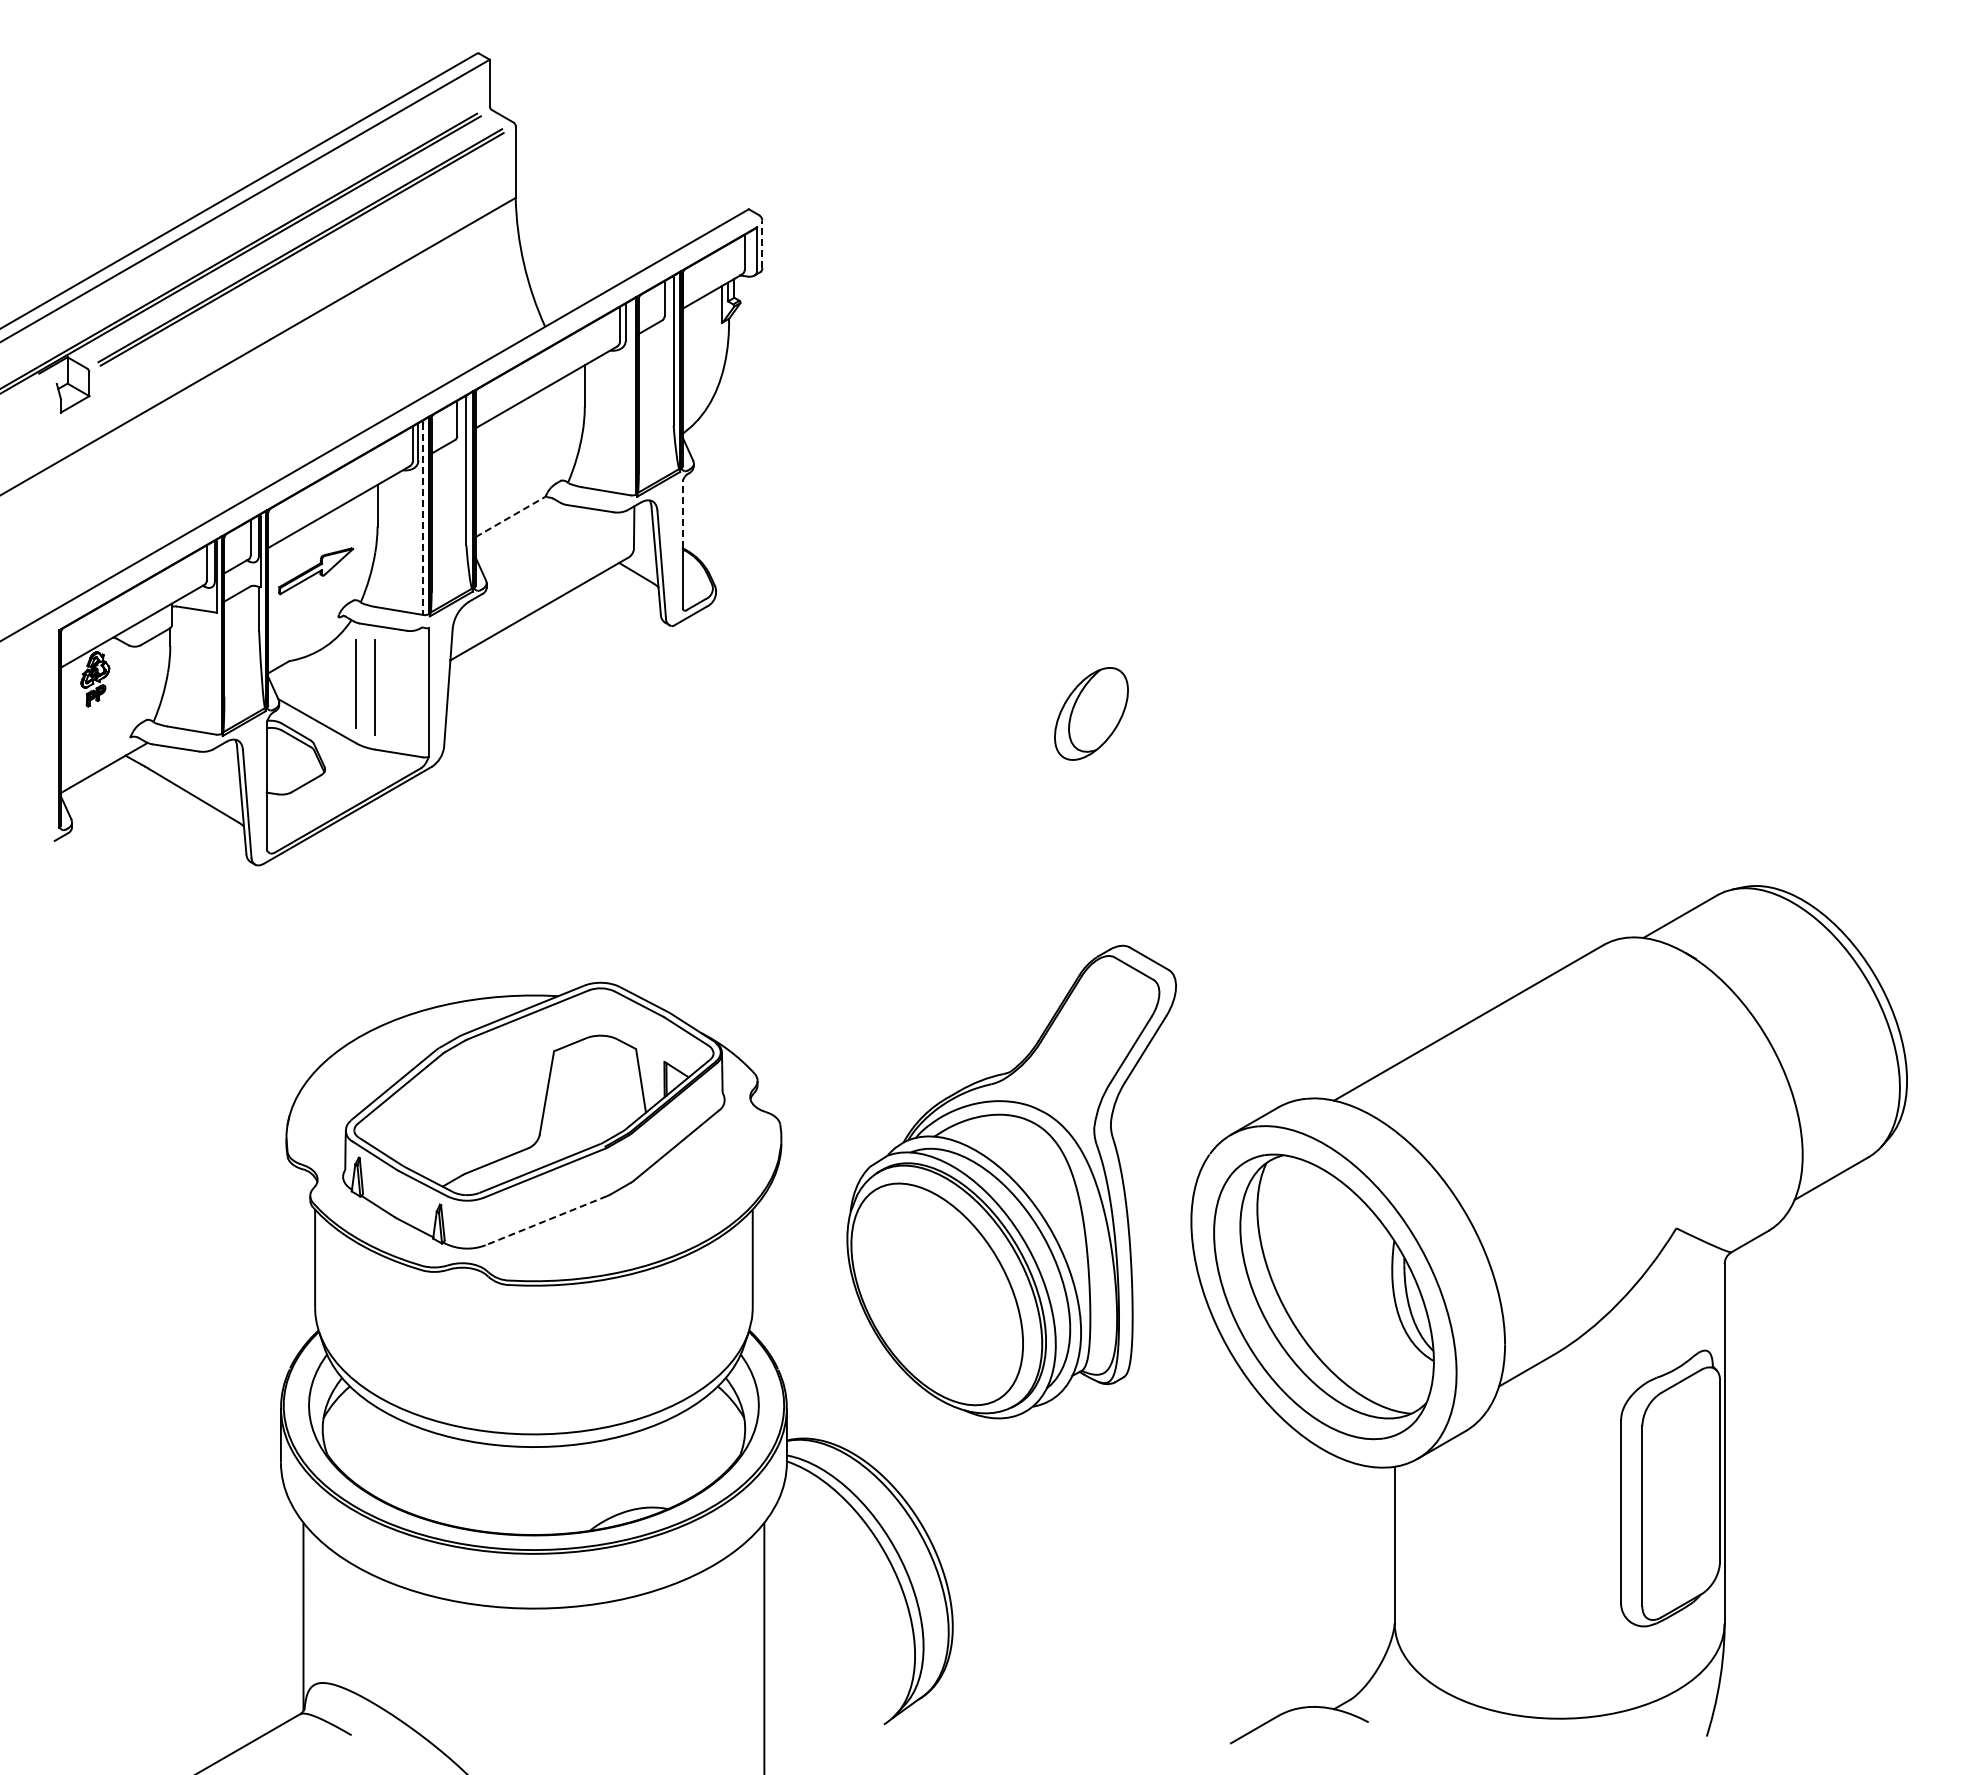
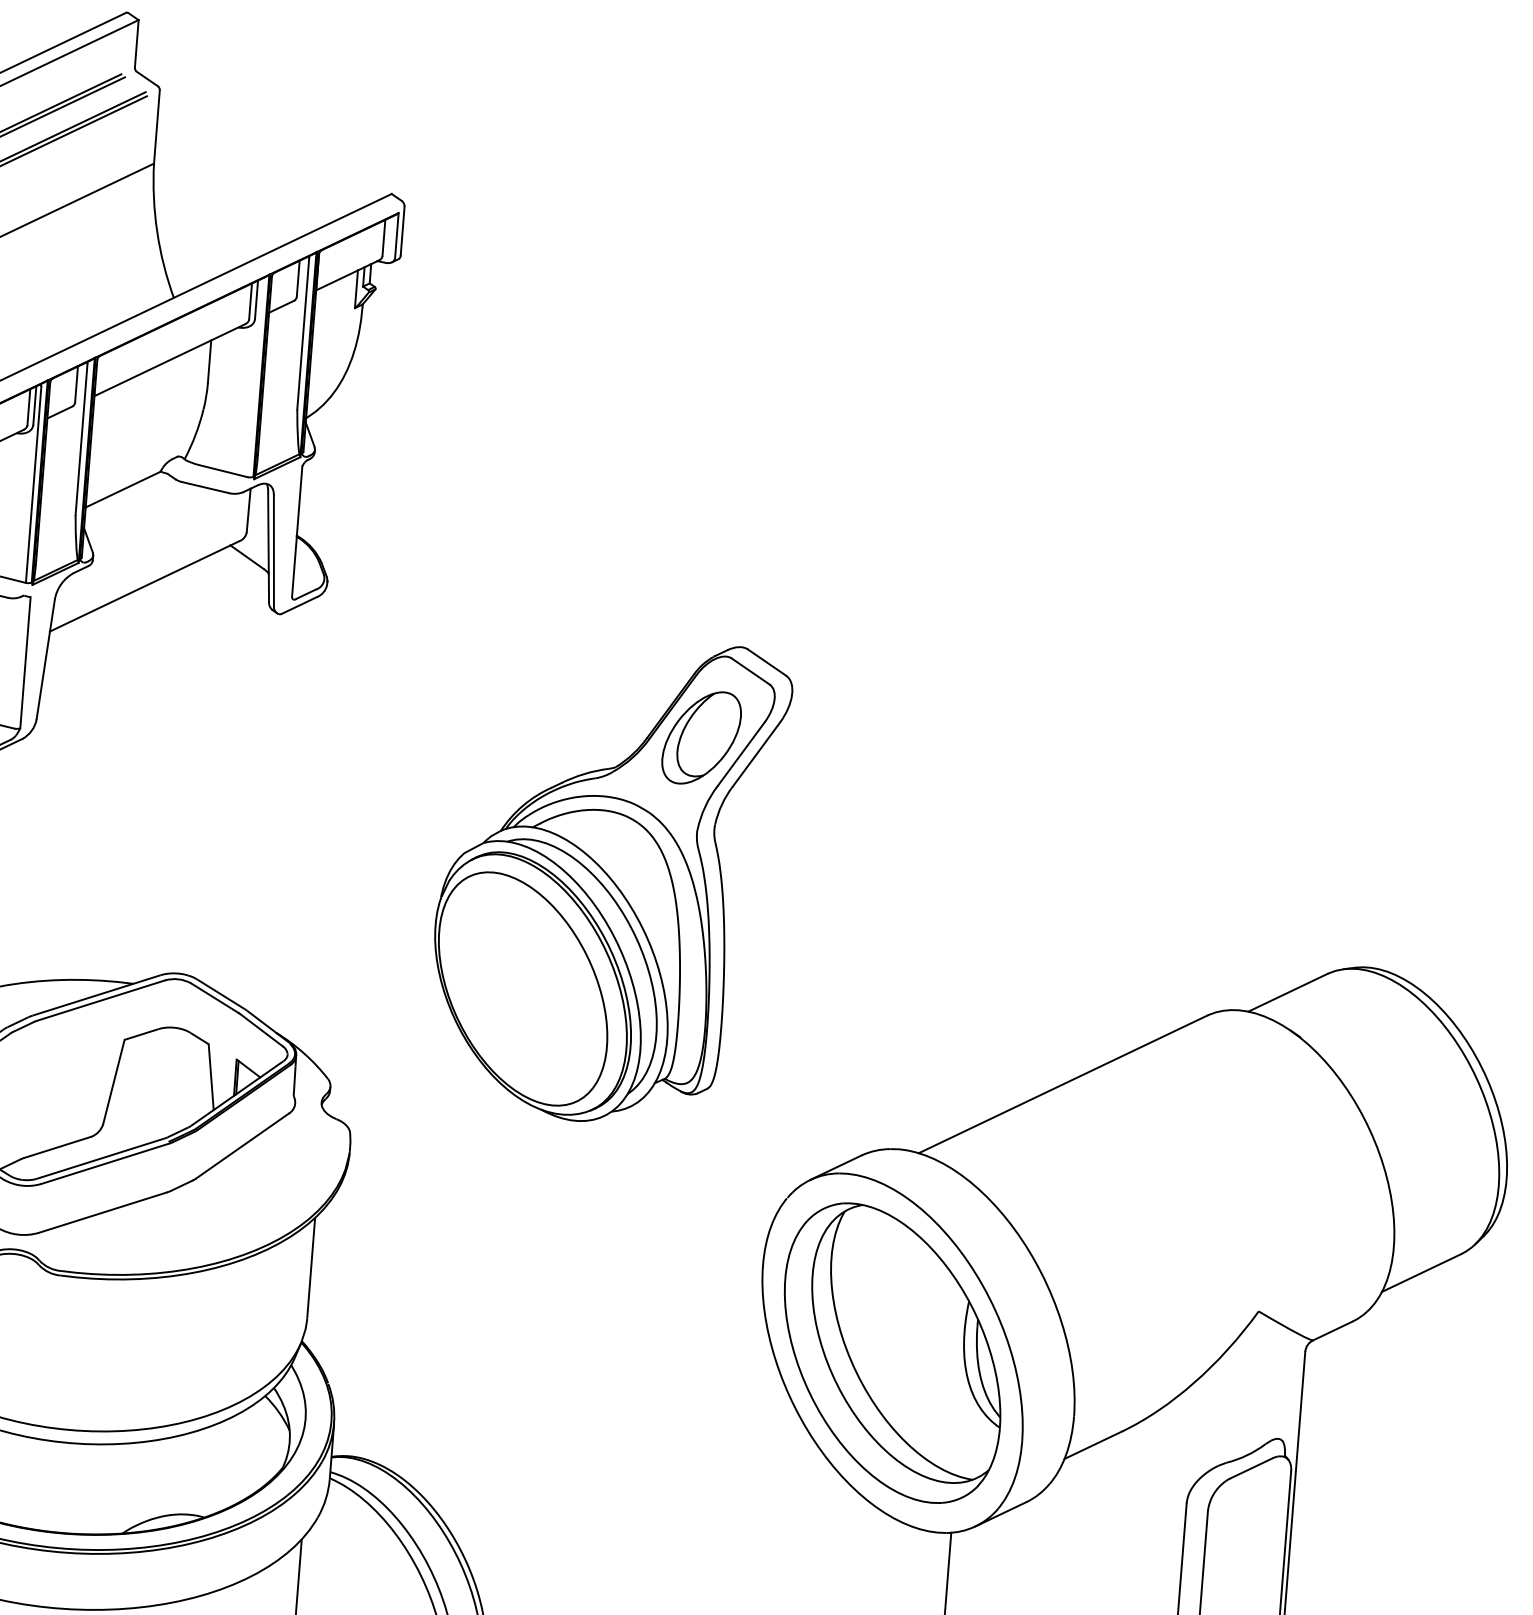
line: (762, 244) -> (402, 231), dashed -> solid
line: (682, 514) -> (299, 500), dashed -> solid
line: (510, 516) -> (123, 489), dashed -> solid
line: (423, 519) -> (33, 485), dashed -> solid
part: (1011, 1181) -> (608, 879), moved
line: (545, 1220) -> (102, 1212), dashed -> solid

